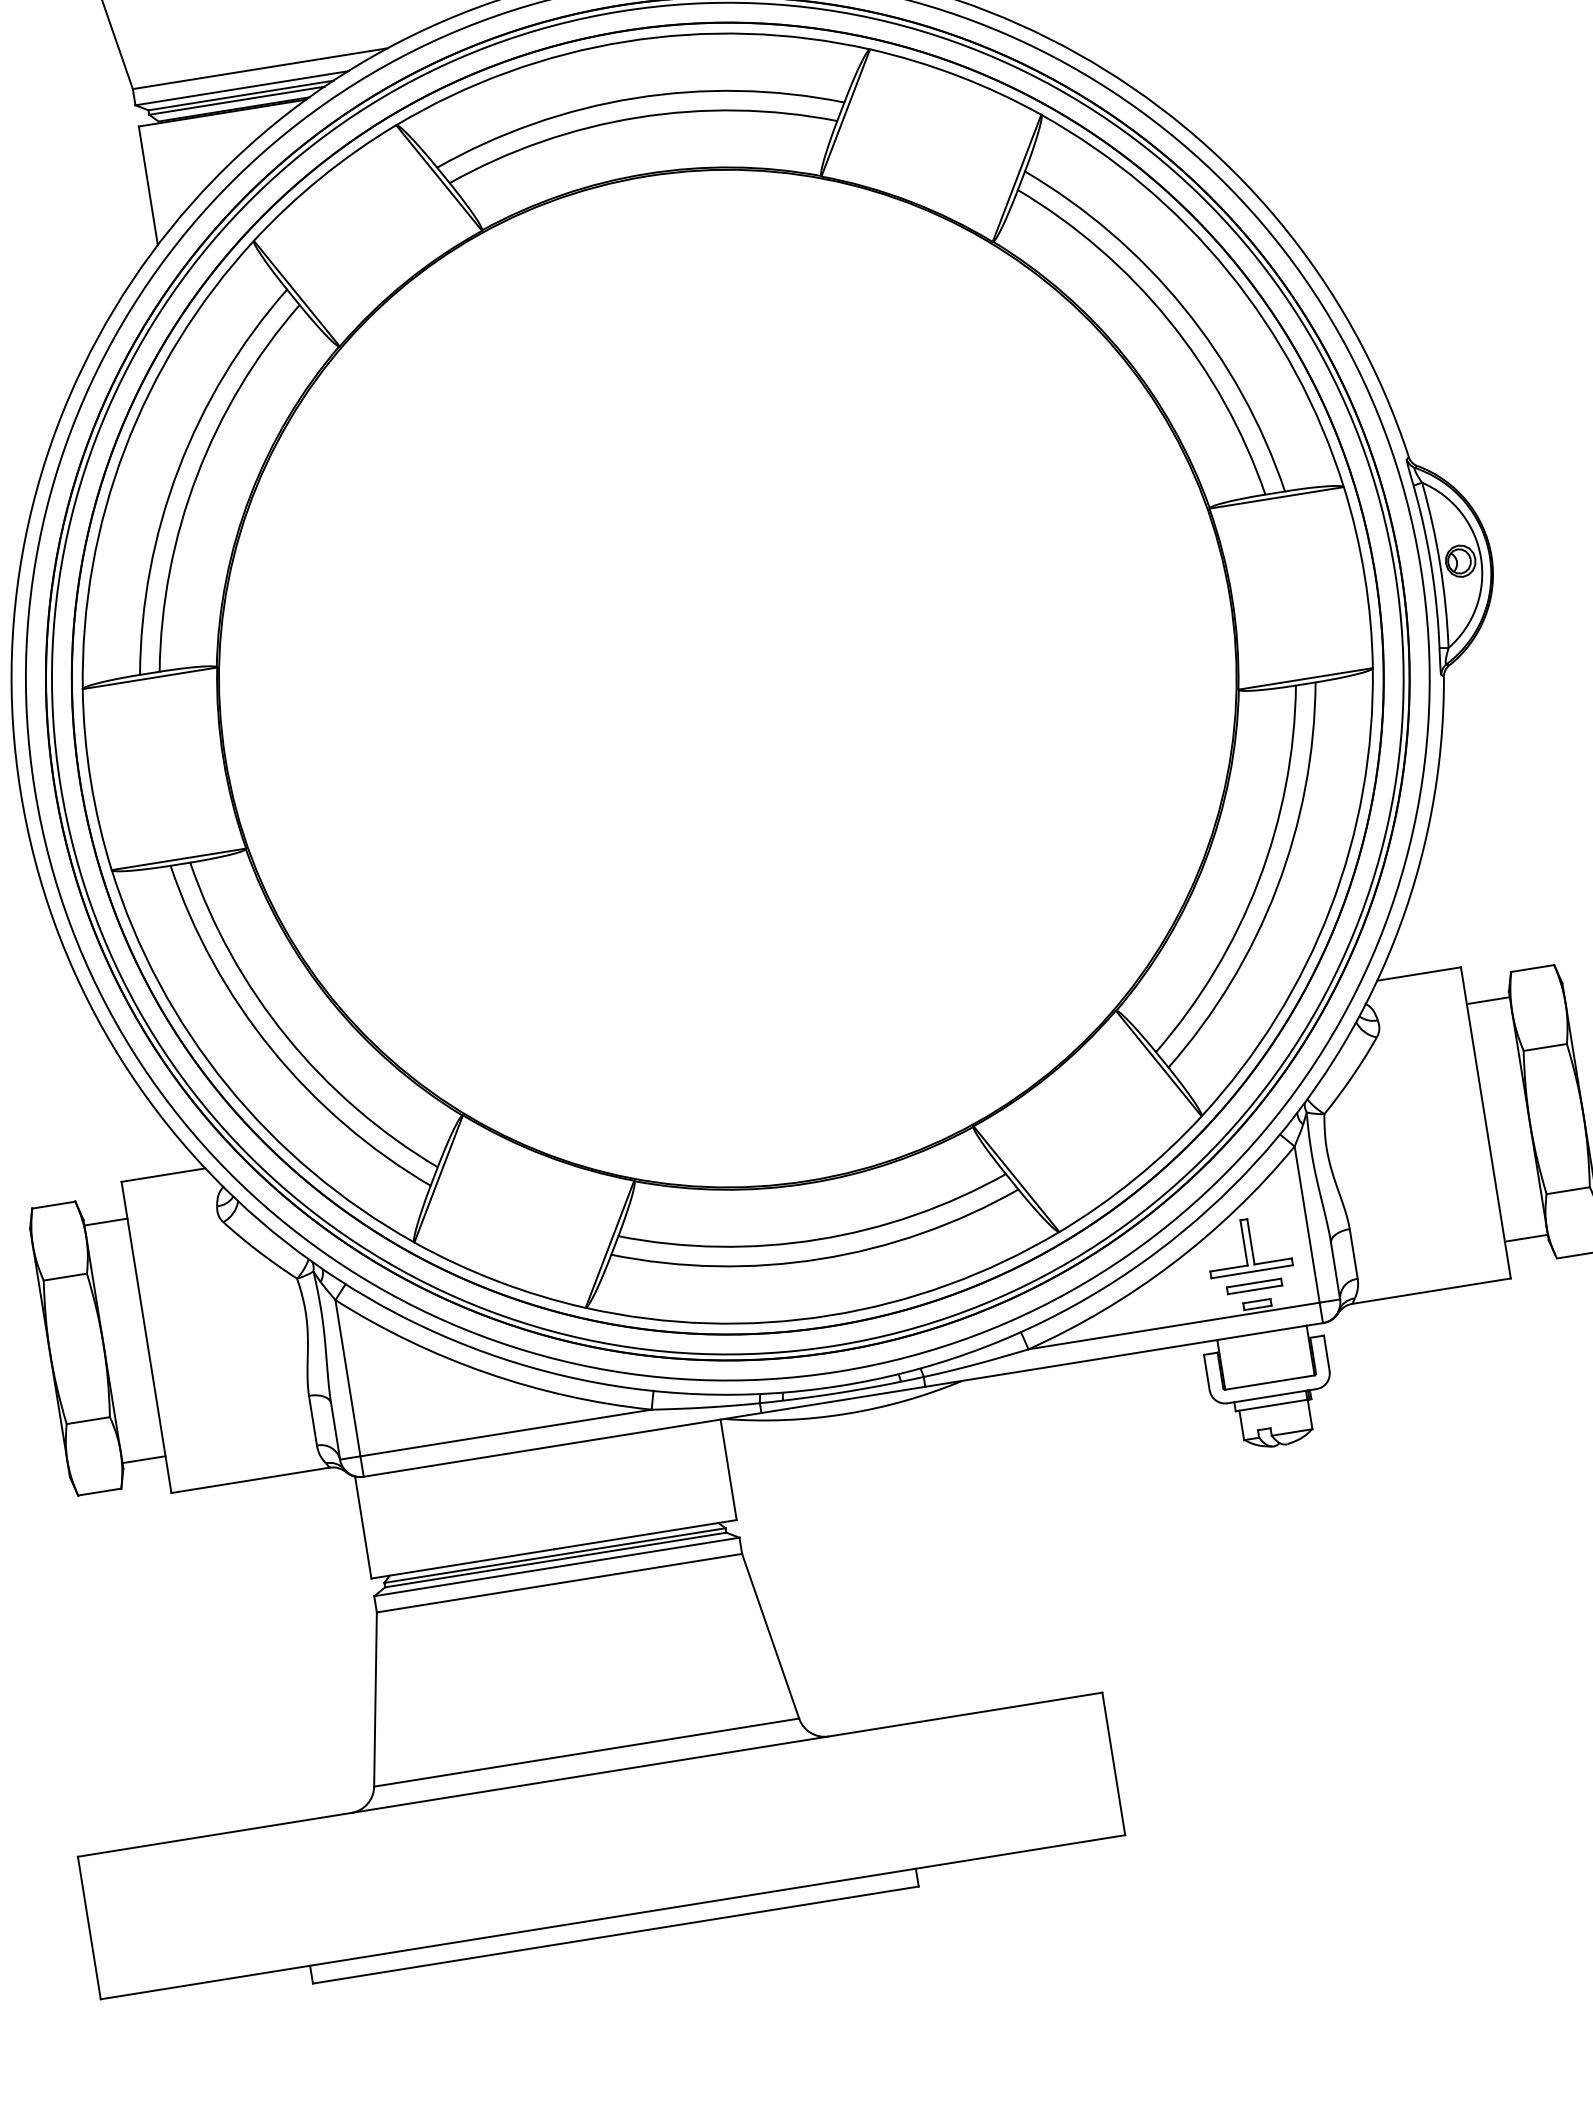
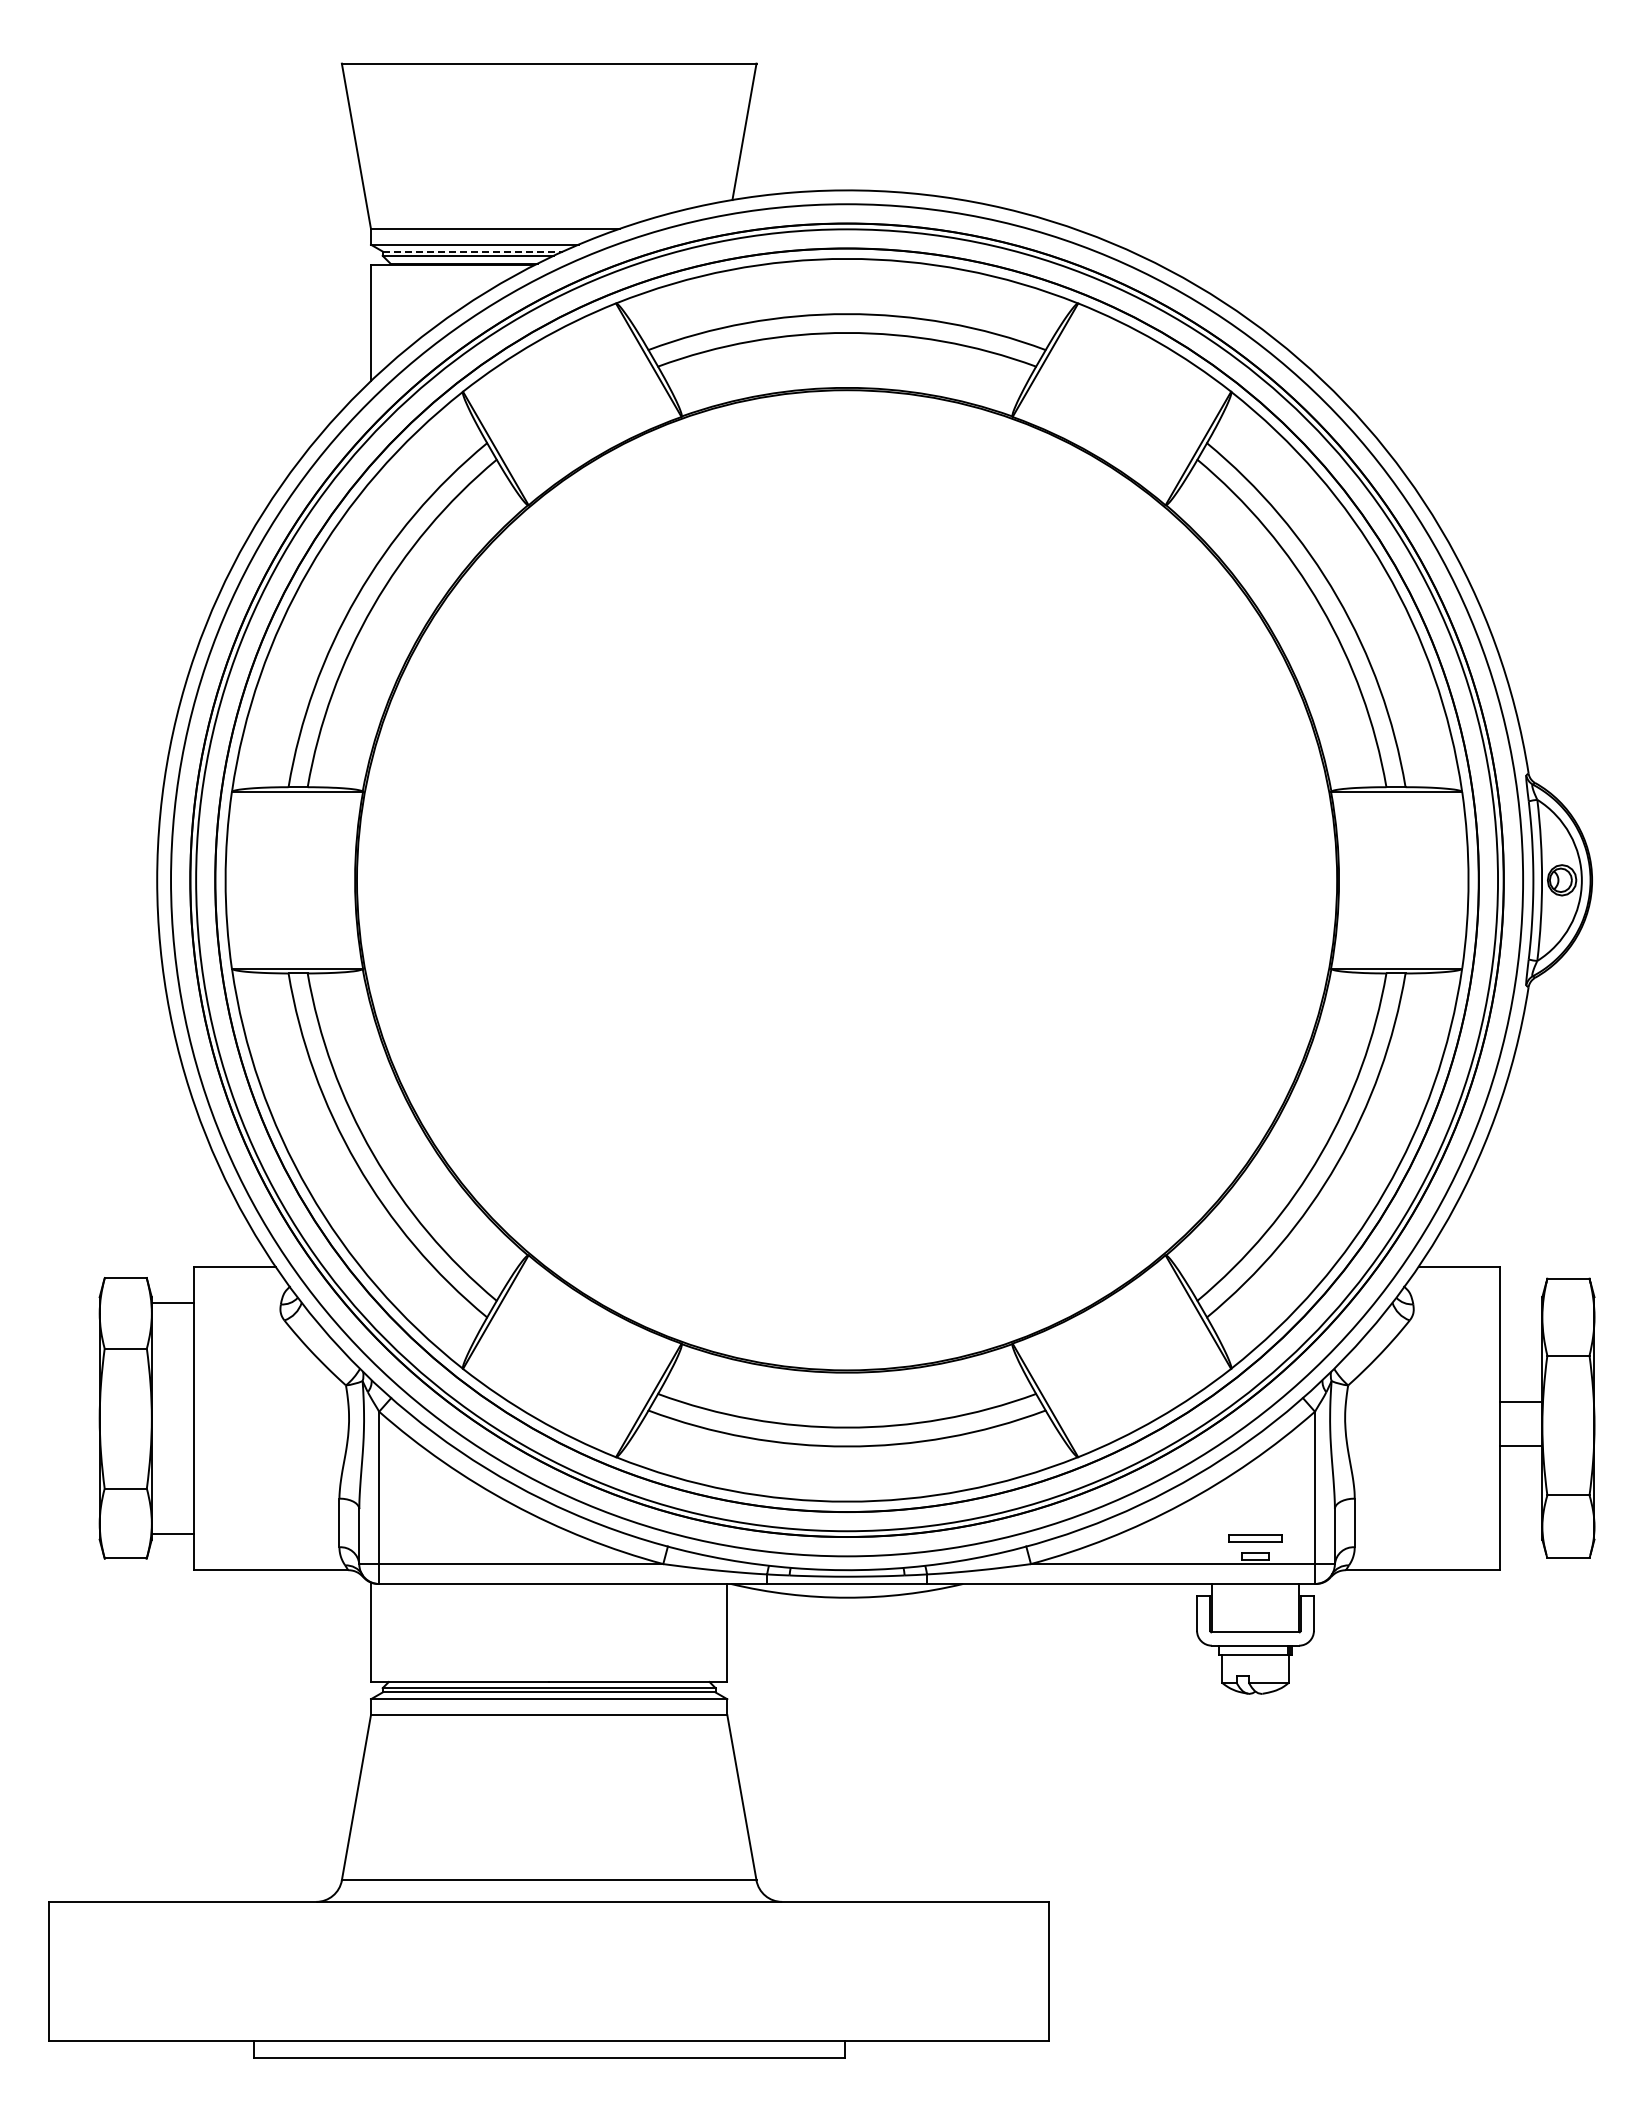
line: (241, 95) -> (473, 251), solid -> dashed
line: (1488, 1000) -> (1521, 1401), moved
line: (1526, 1238) -> (1521, 1446), moved
part: (1247, 1245) -> (1255, 1498), removed

